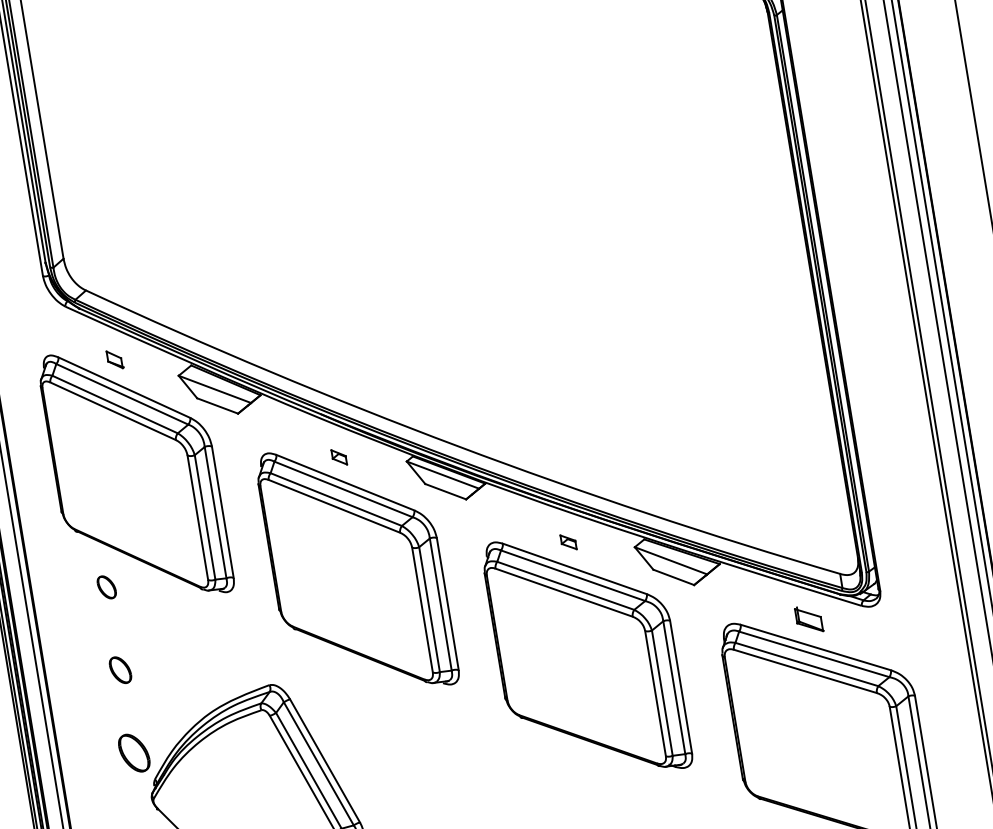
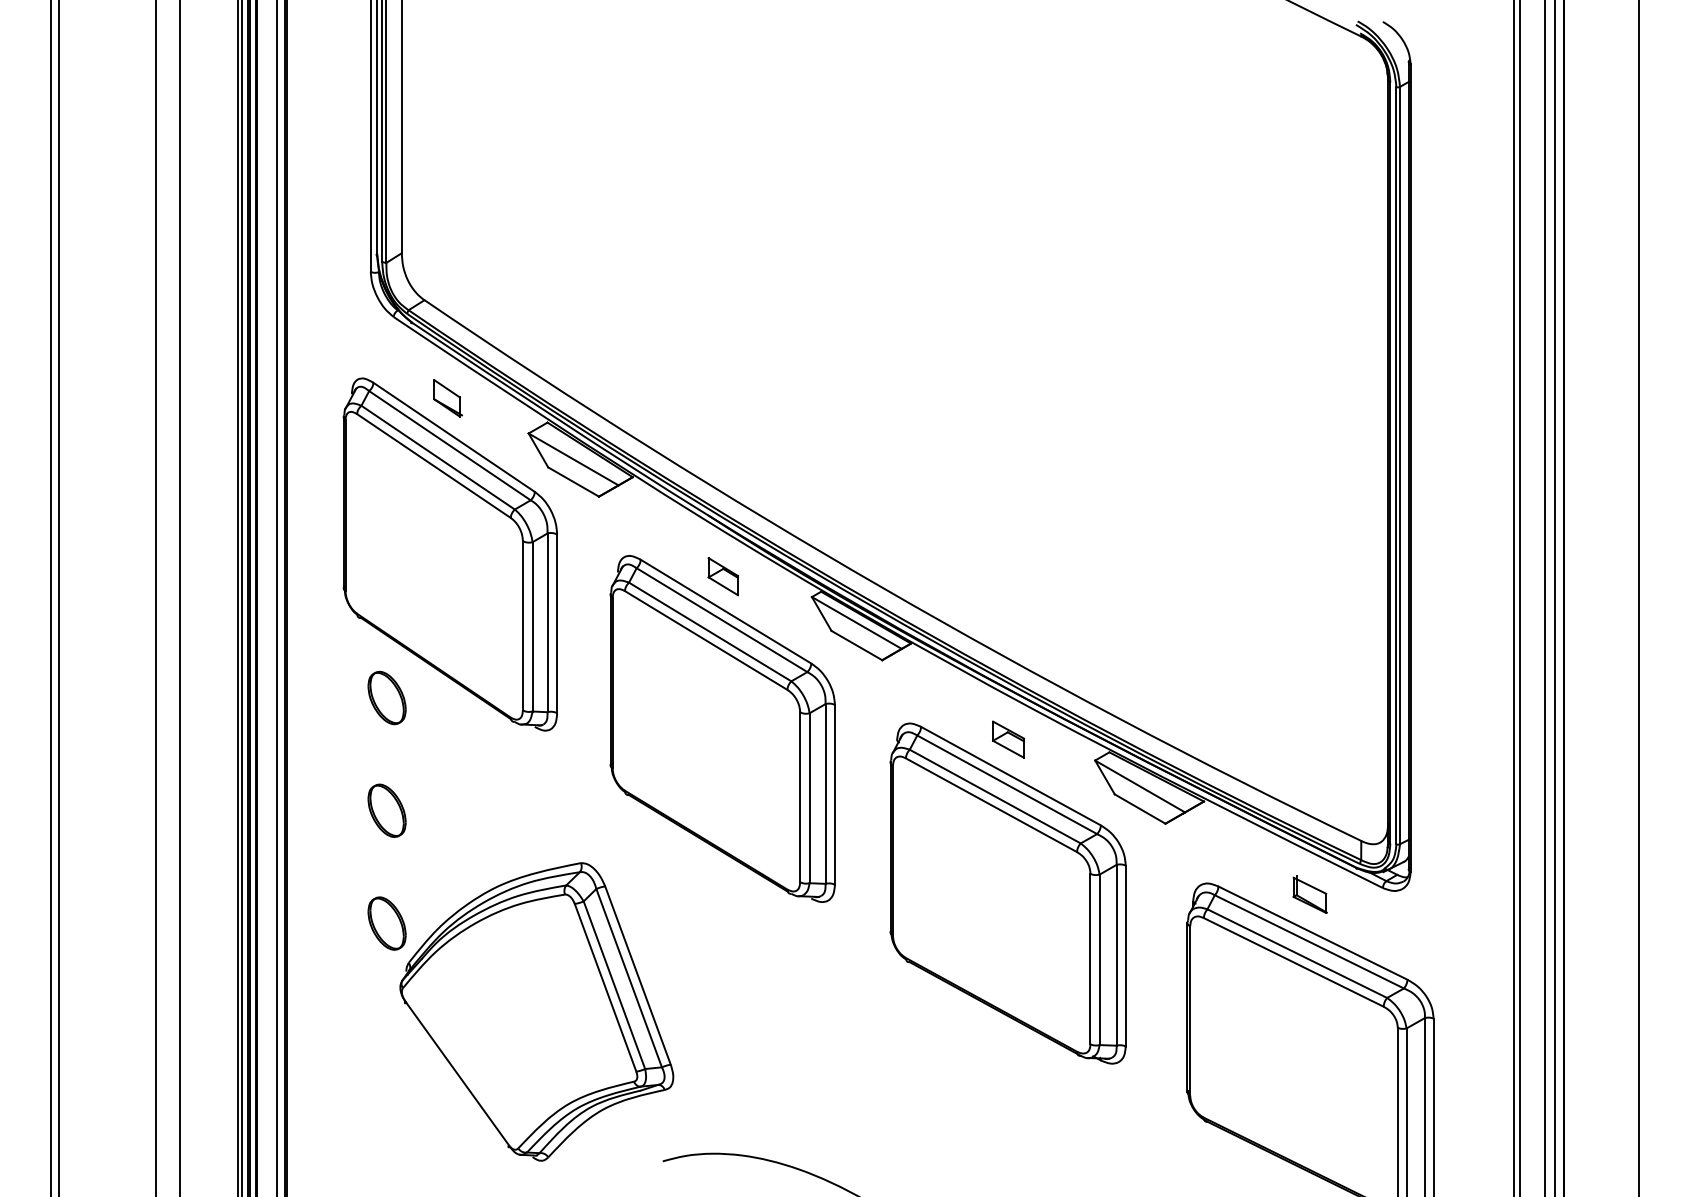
part: (114, 359) -> (447, 398), size x1.43
part: (339, 457) -> (723, 576), size x1.67
part: (568, 542) -> (1008, 739), size x1.67
part: (106, 587) -> (386, 697), size x1.67
part: (120, 670) -> (386, 810), size x1.43

